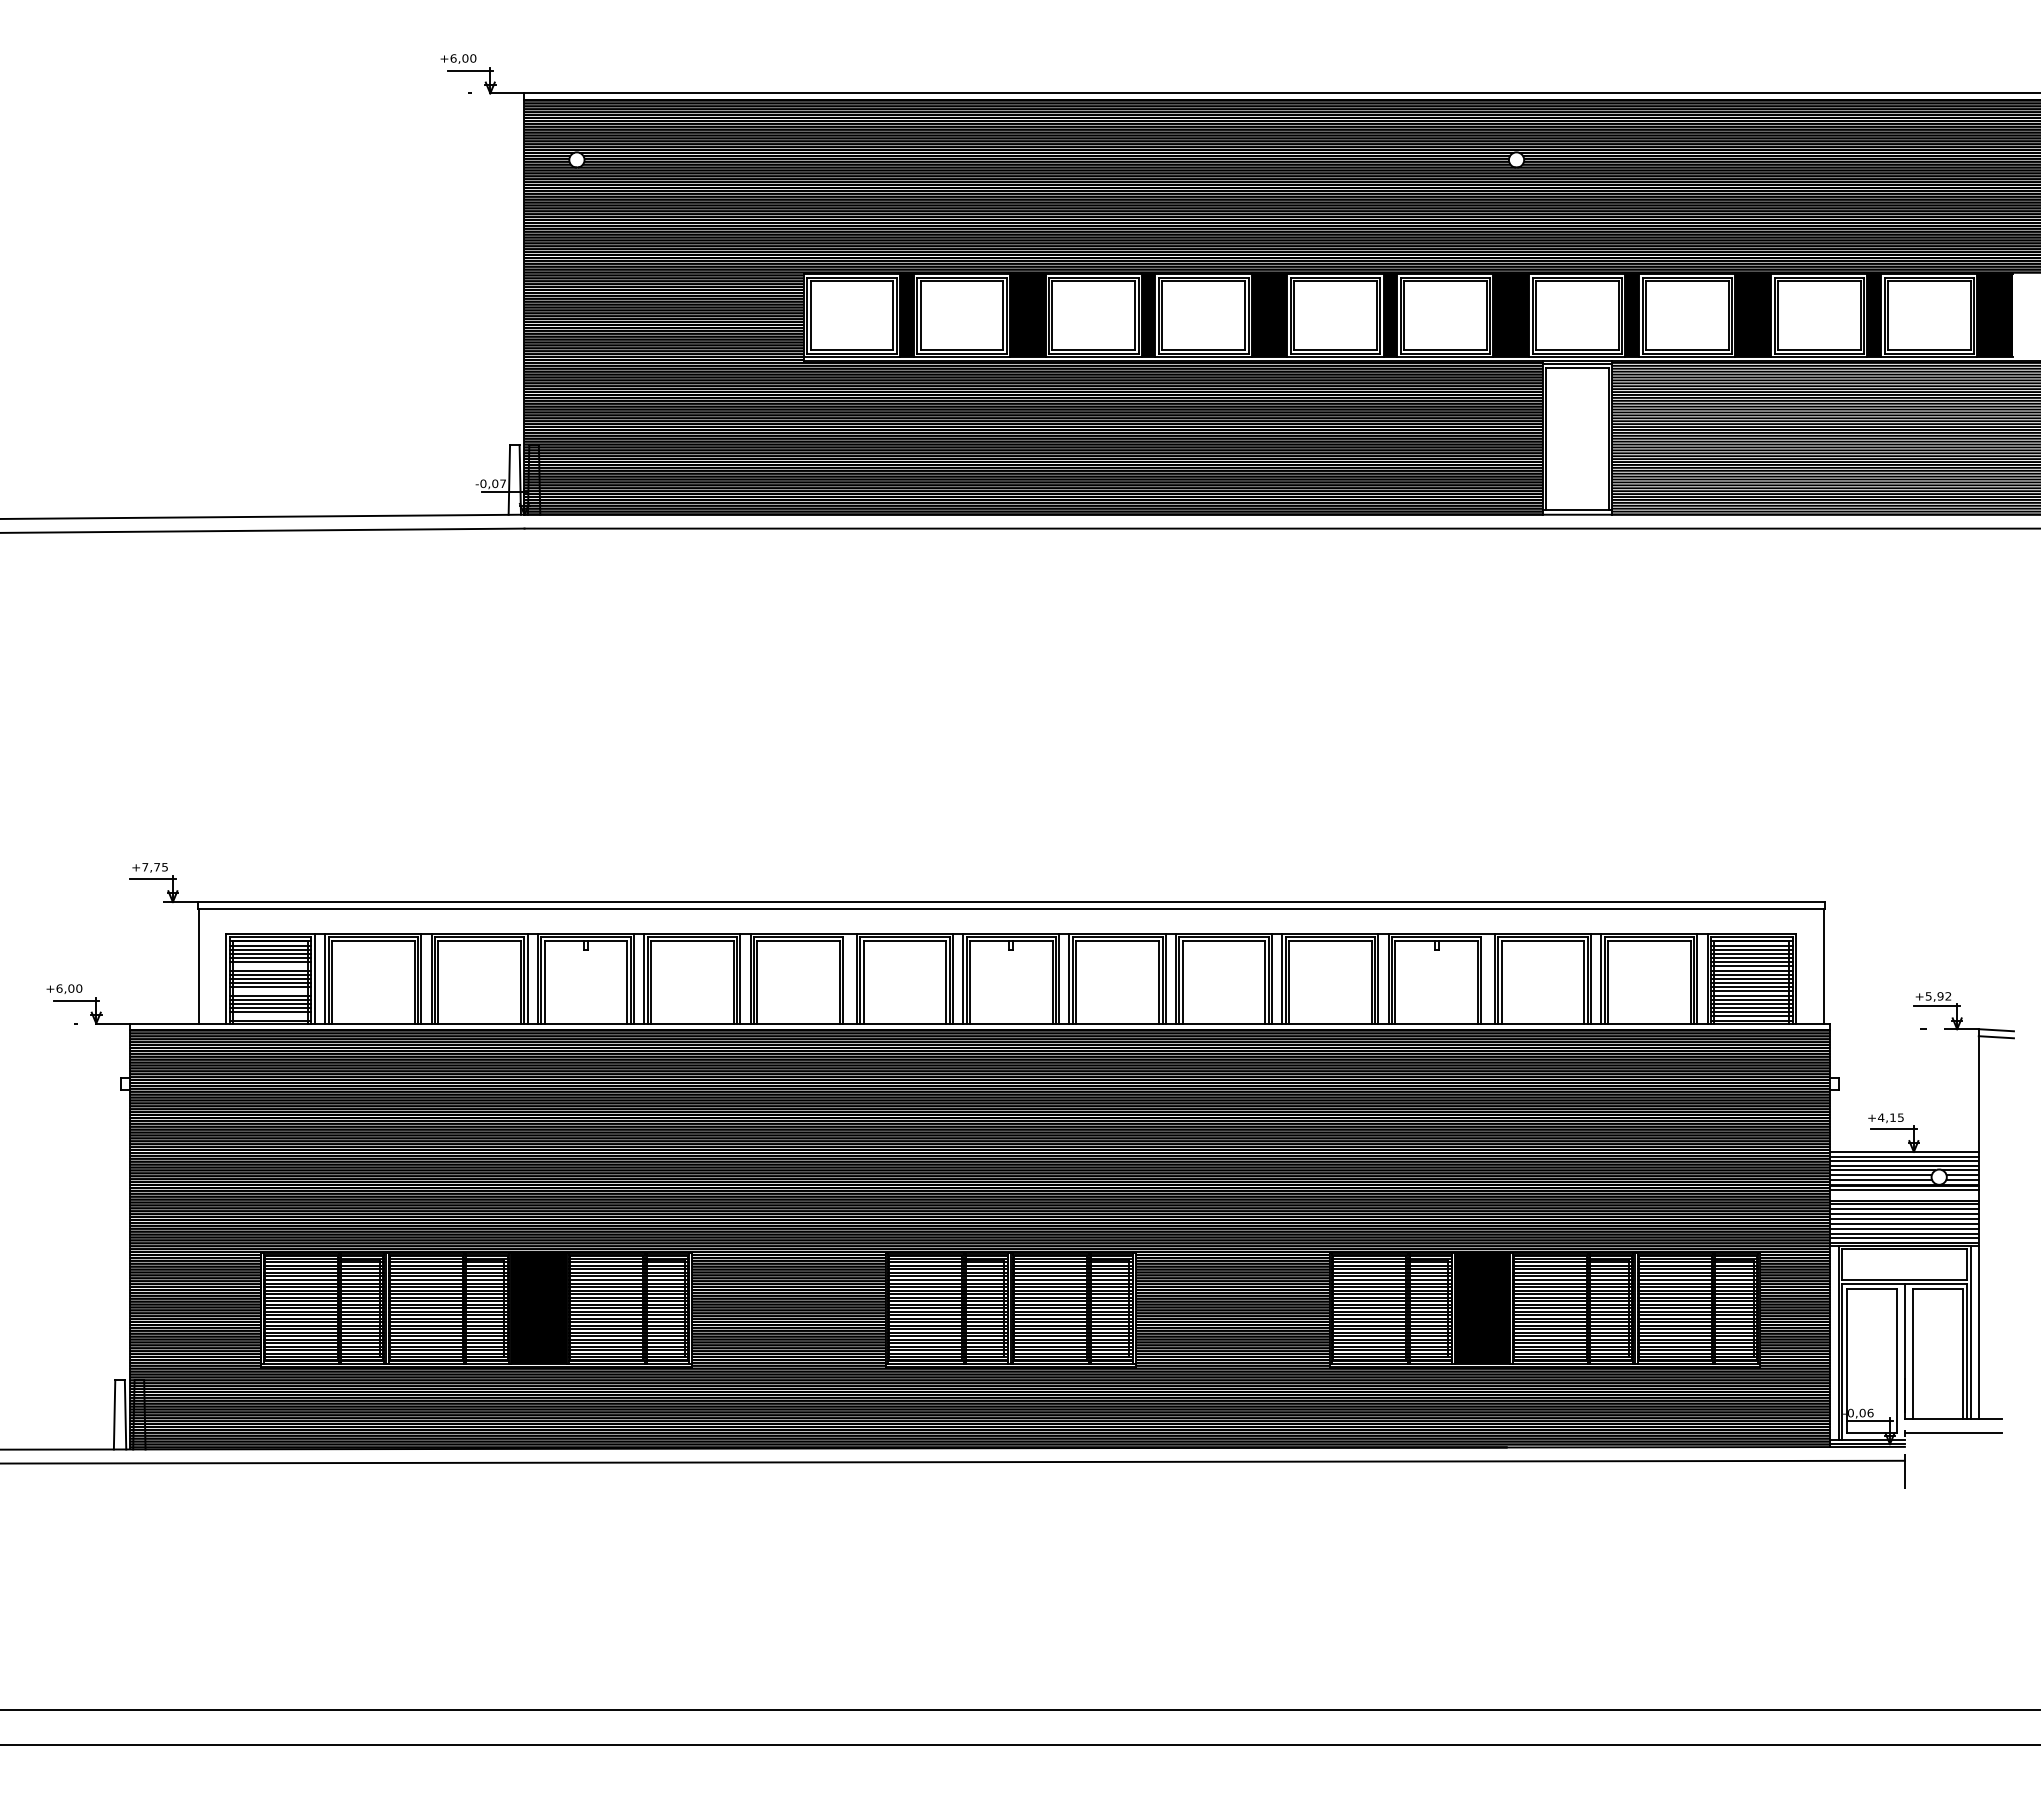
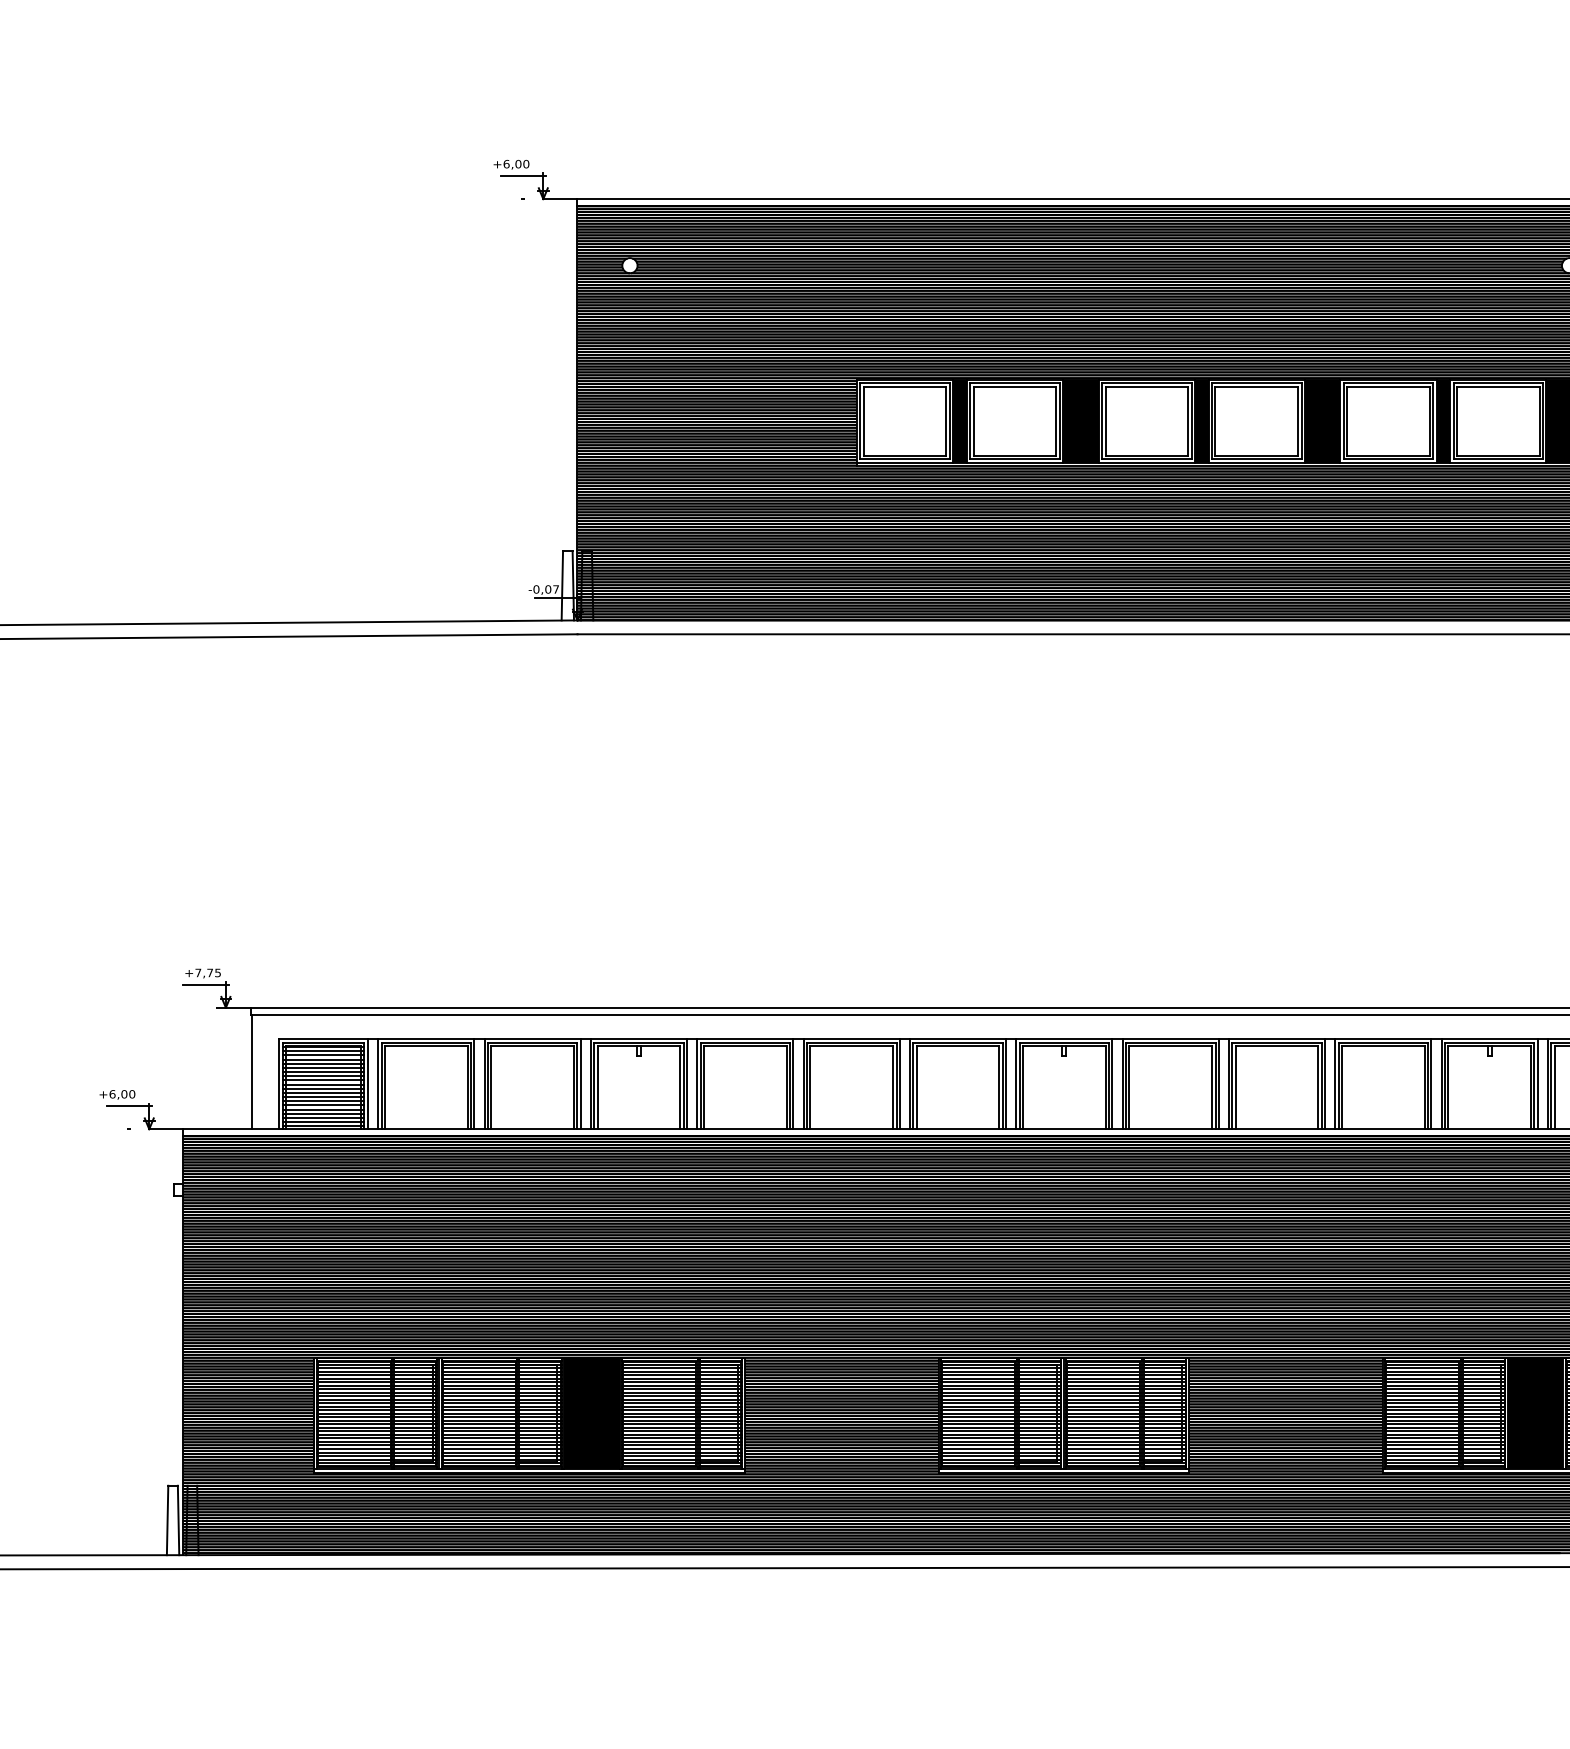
line: (270, 966) -> (323, 1072), added
line: (846, 978) -> (899, 1084), added
line: (1484, 978) -> (1537, 1084), added
line: (270, 991) -> (323, 1097), added
line: (270, 1016) -> (323, 1122), added

